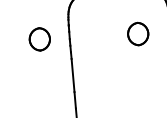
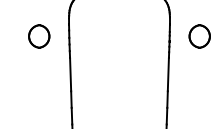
part: (138, 34) -> (138, 36), removed

